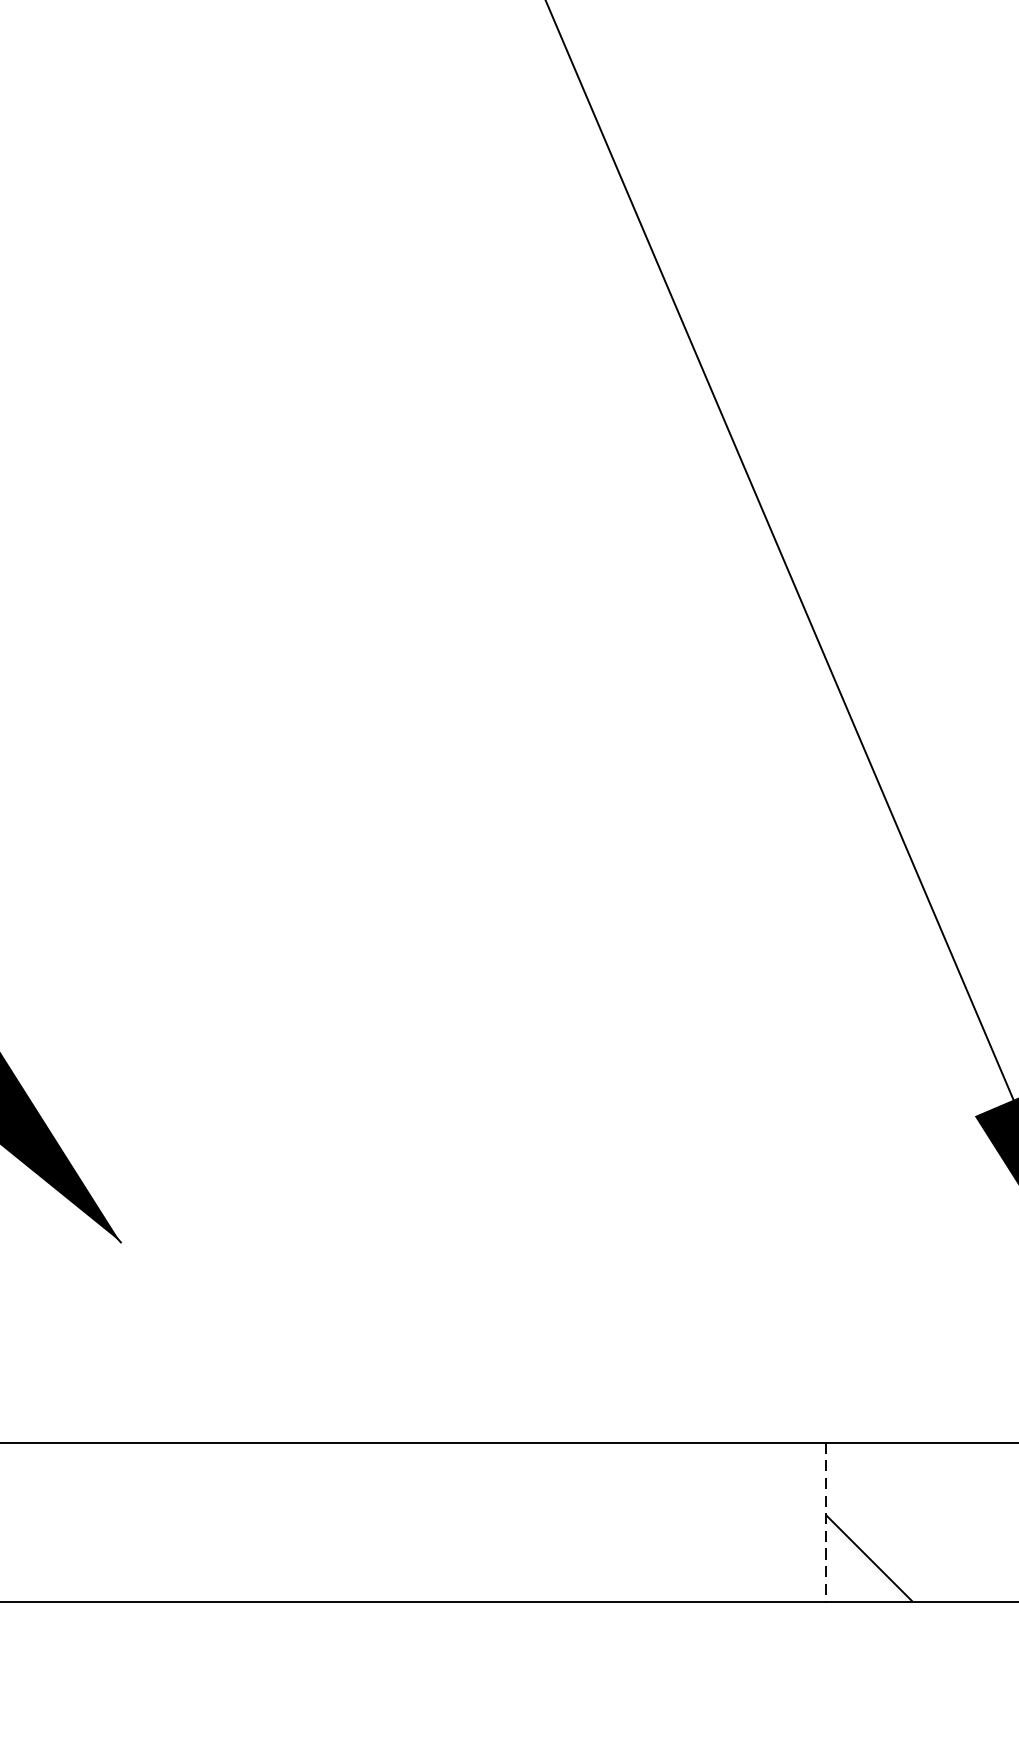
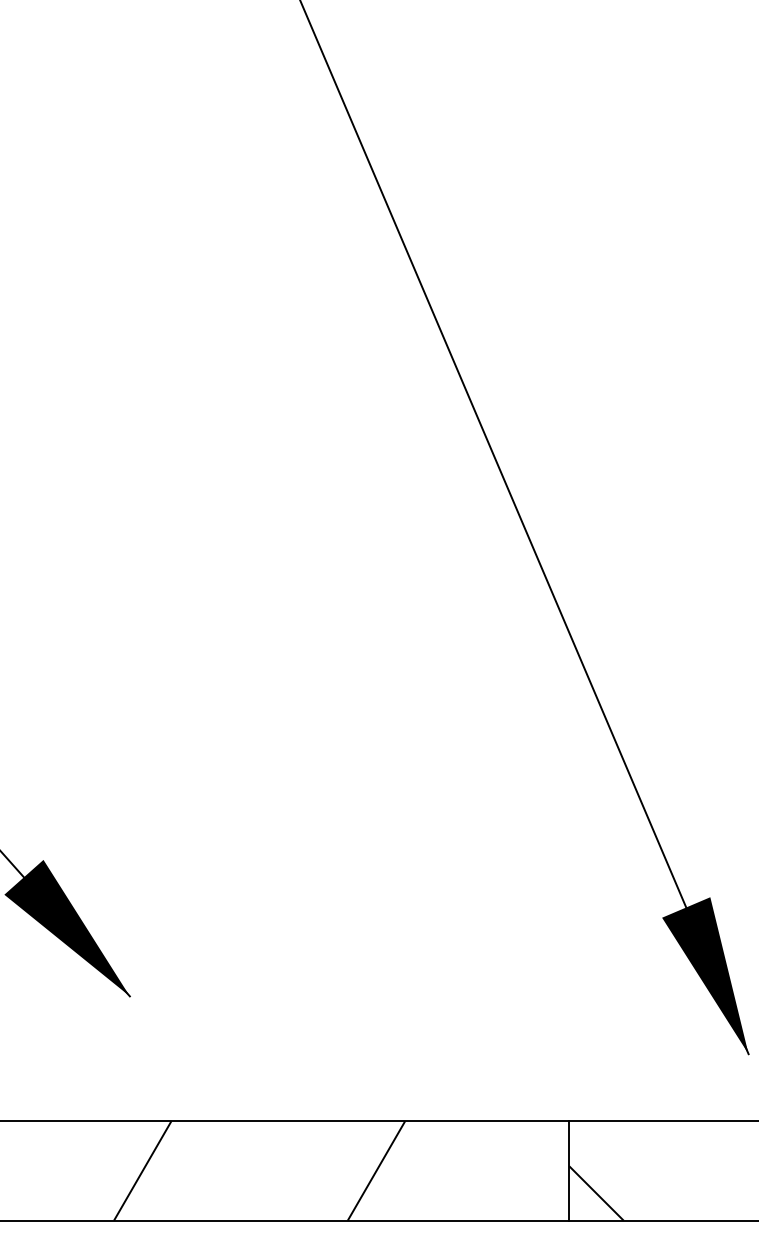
hatch: (328, 1521) -> (259, 1170), added
line: (826, 1521) -> (569, 1170), dashed -> solid

